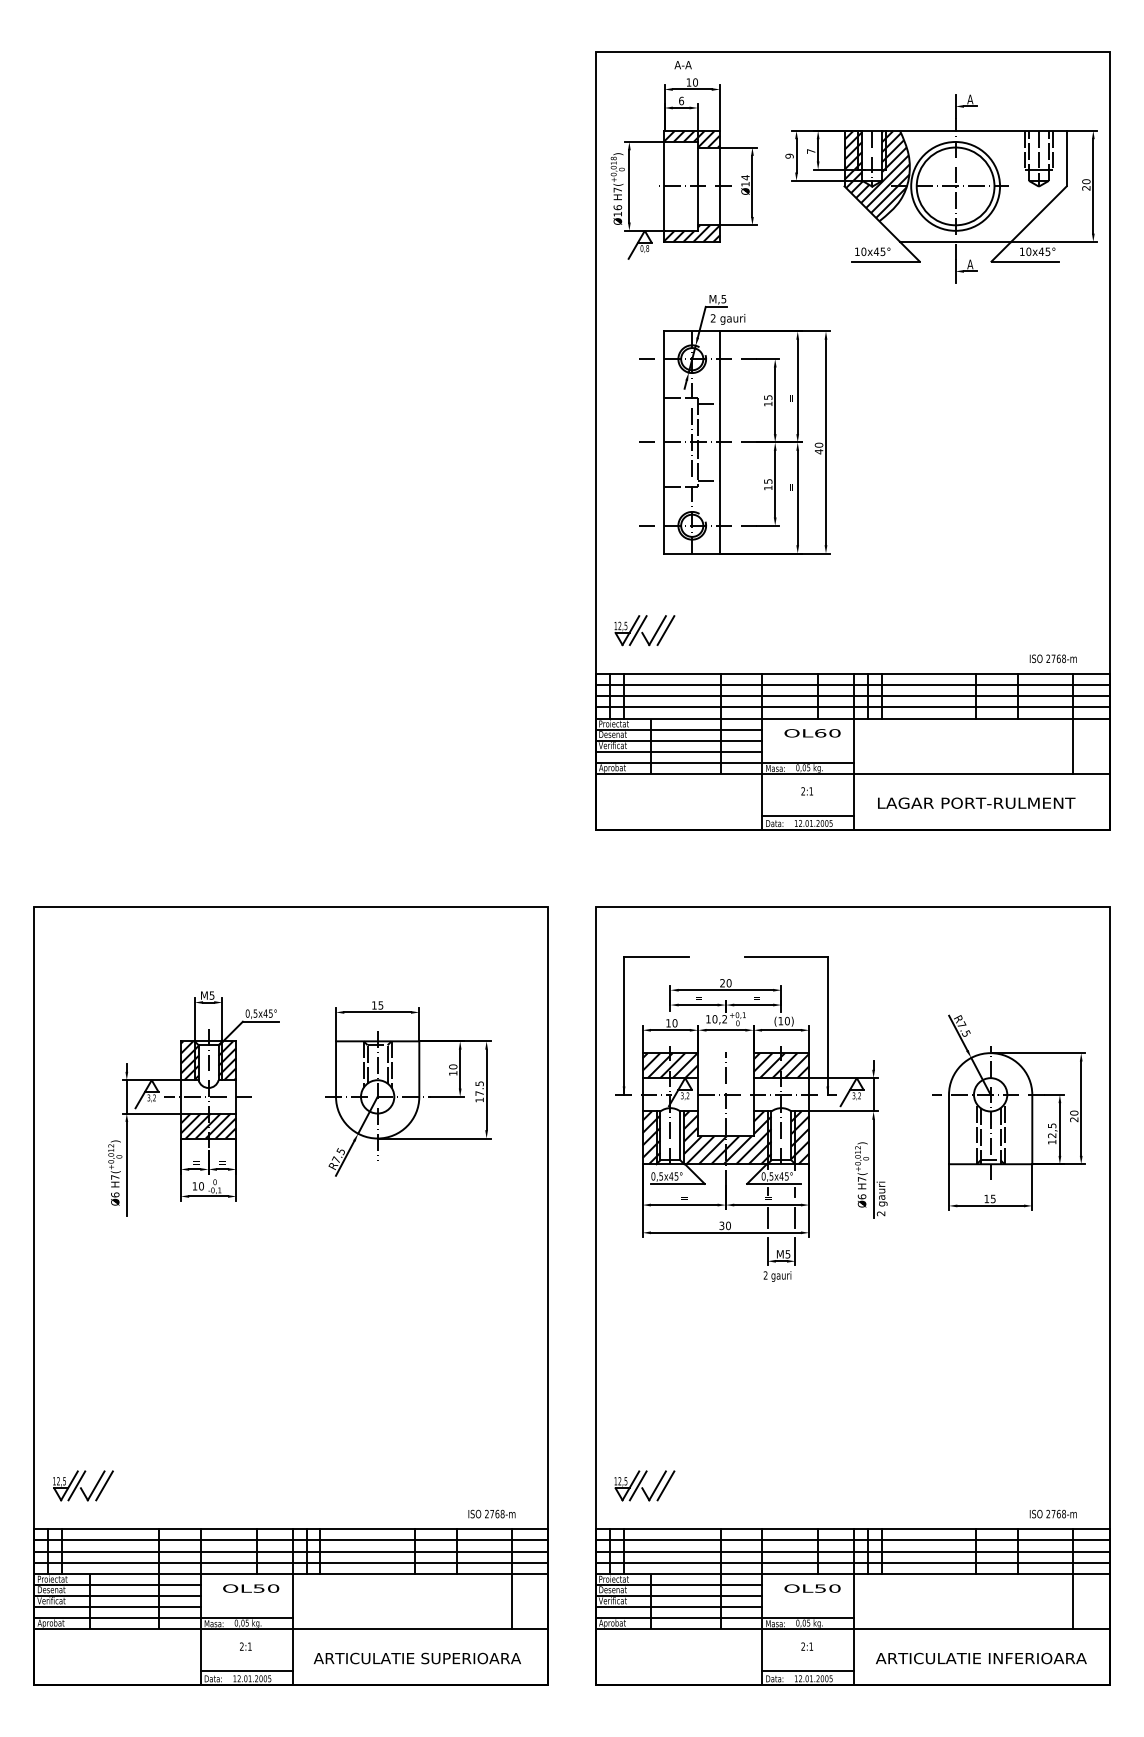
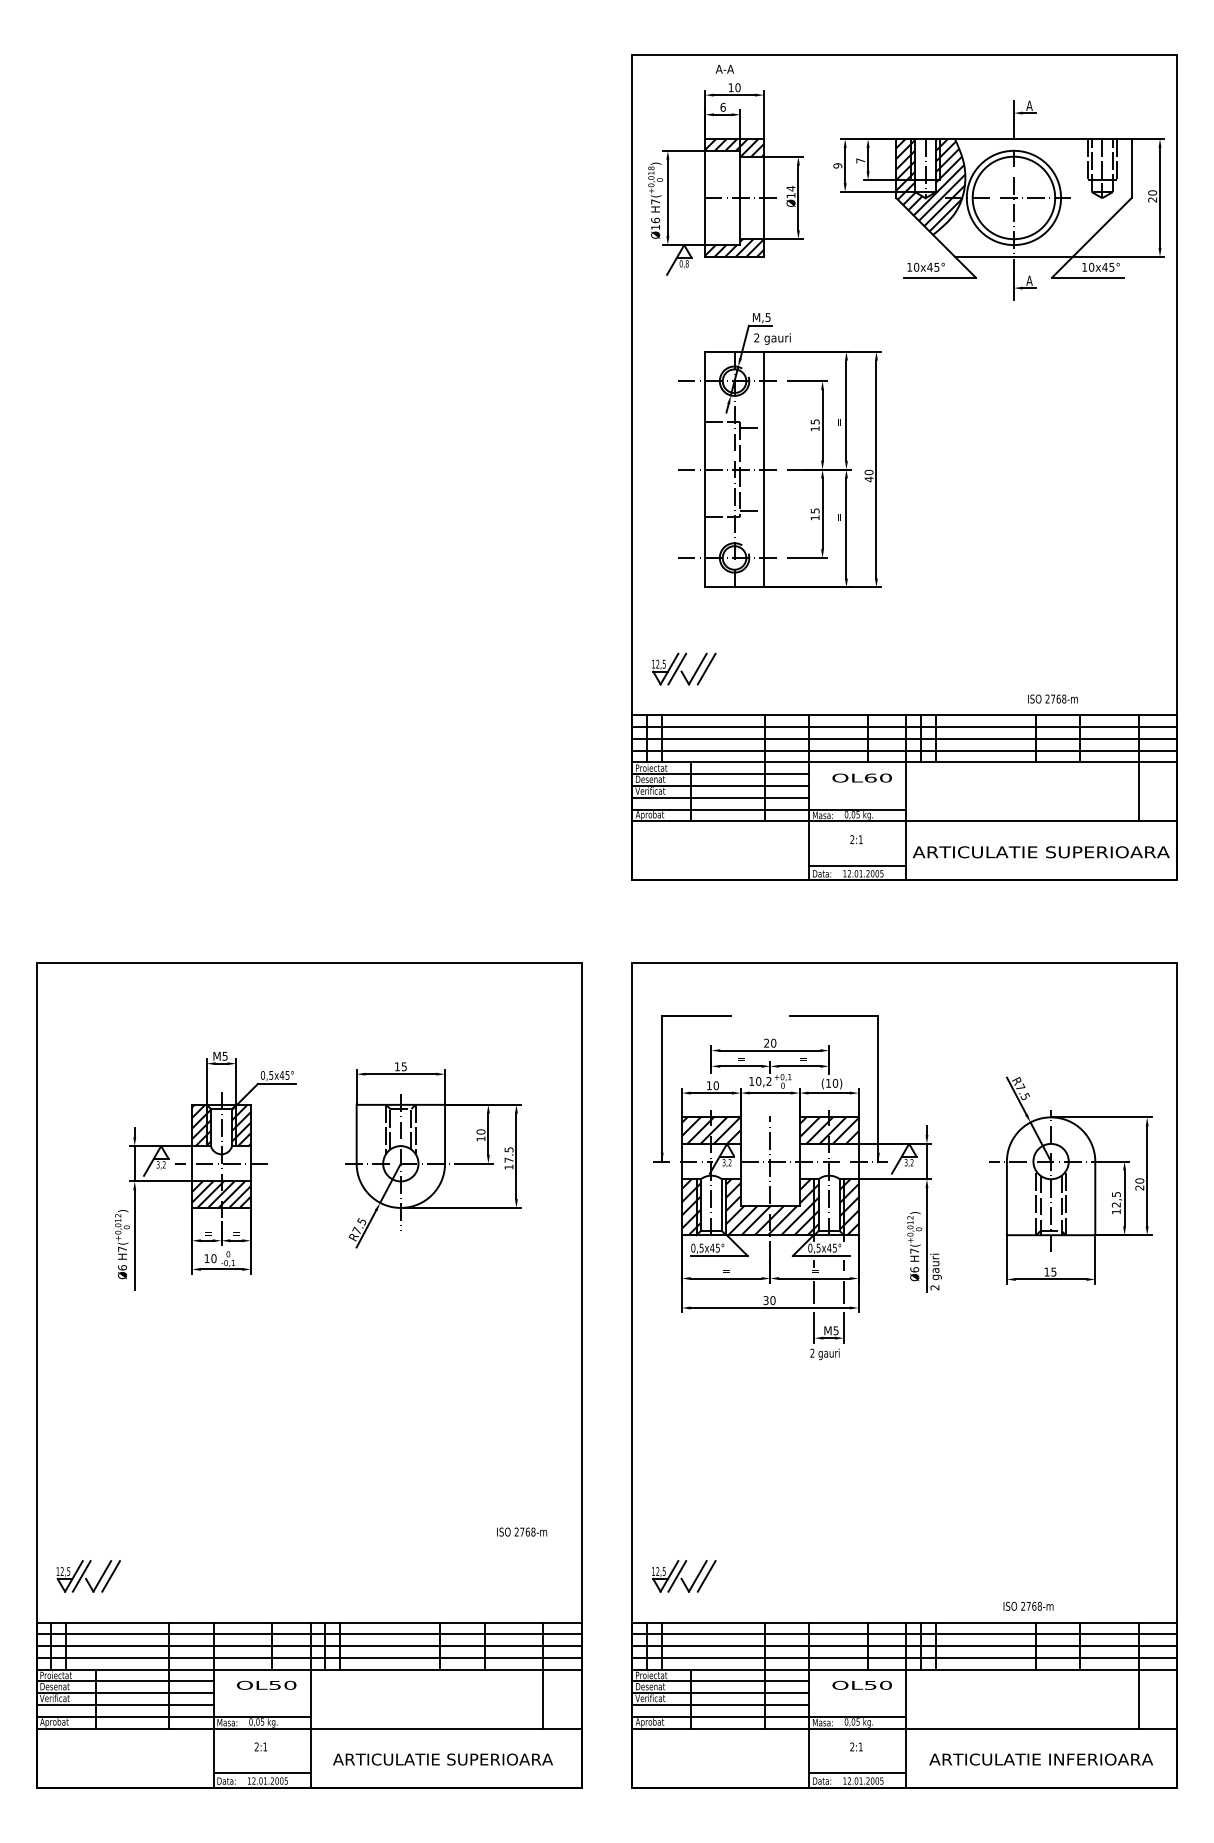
text: (1052, 658) -> (1052, 698), moved
text: (981, 802) -> (1041, 851), LAGAR PORT-RULMENT -> ARTICULATIE SUPERIOARA
text: (491, 1513) -> (521, 1531), moved
text: (1052, 1513) -> (1027, 1605), moved

